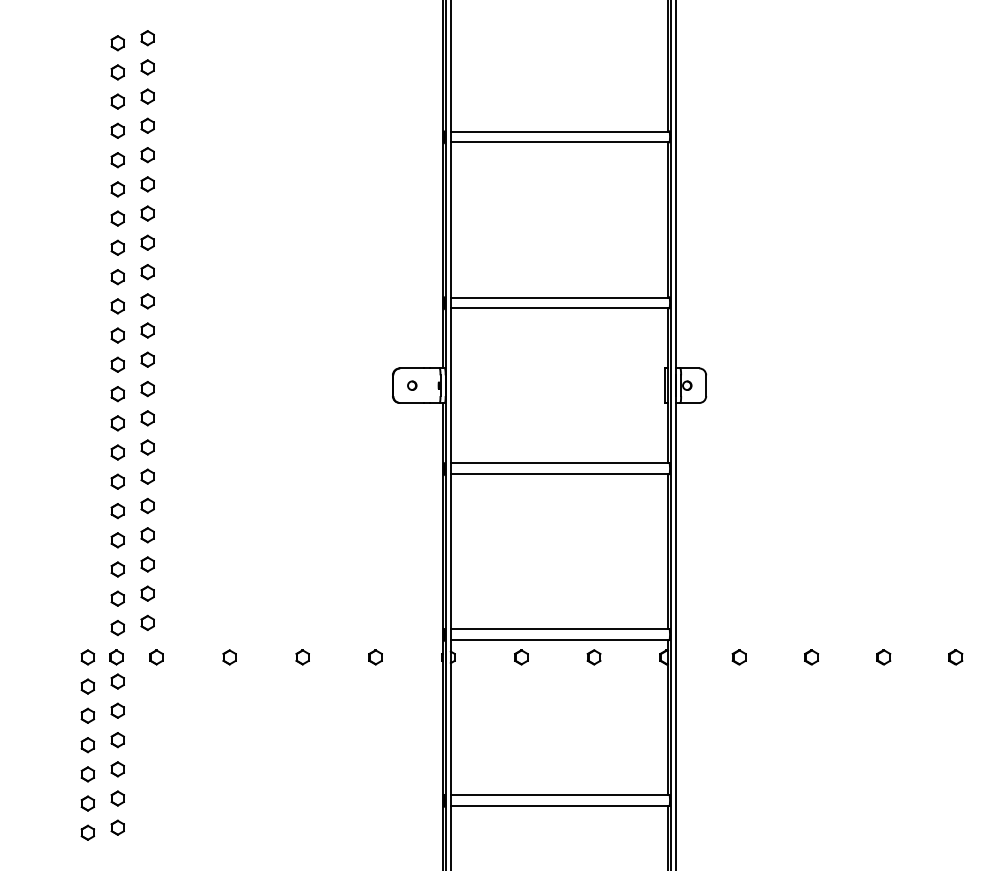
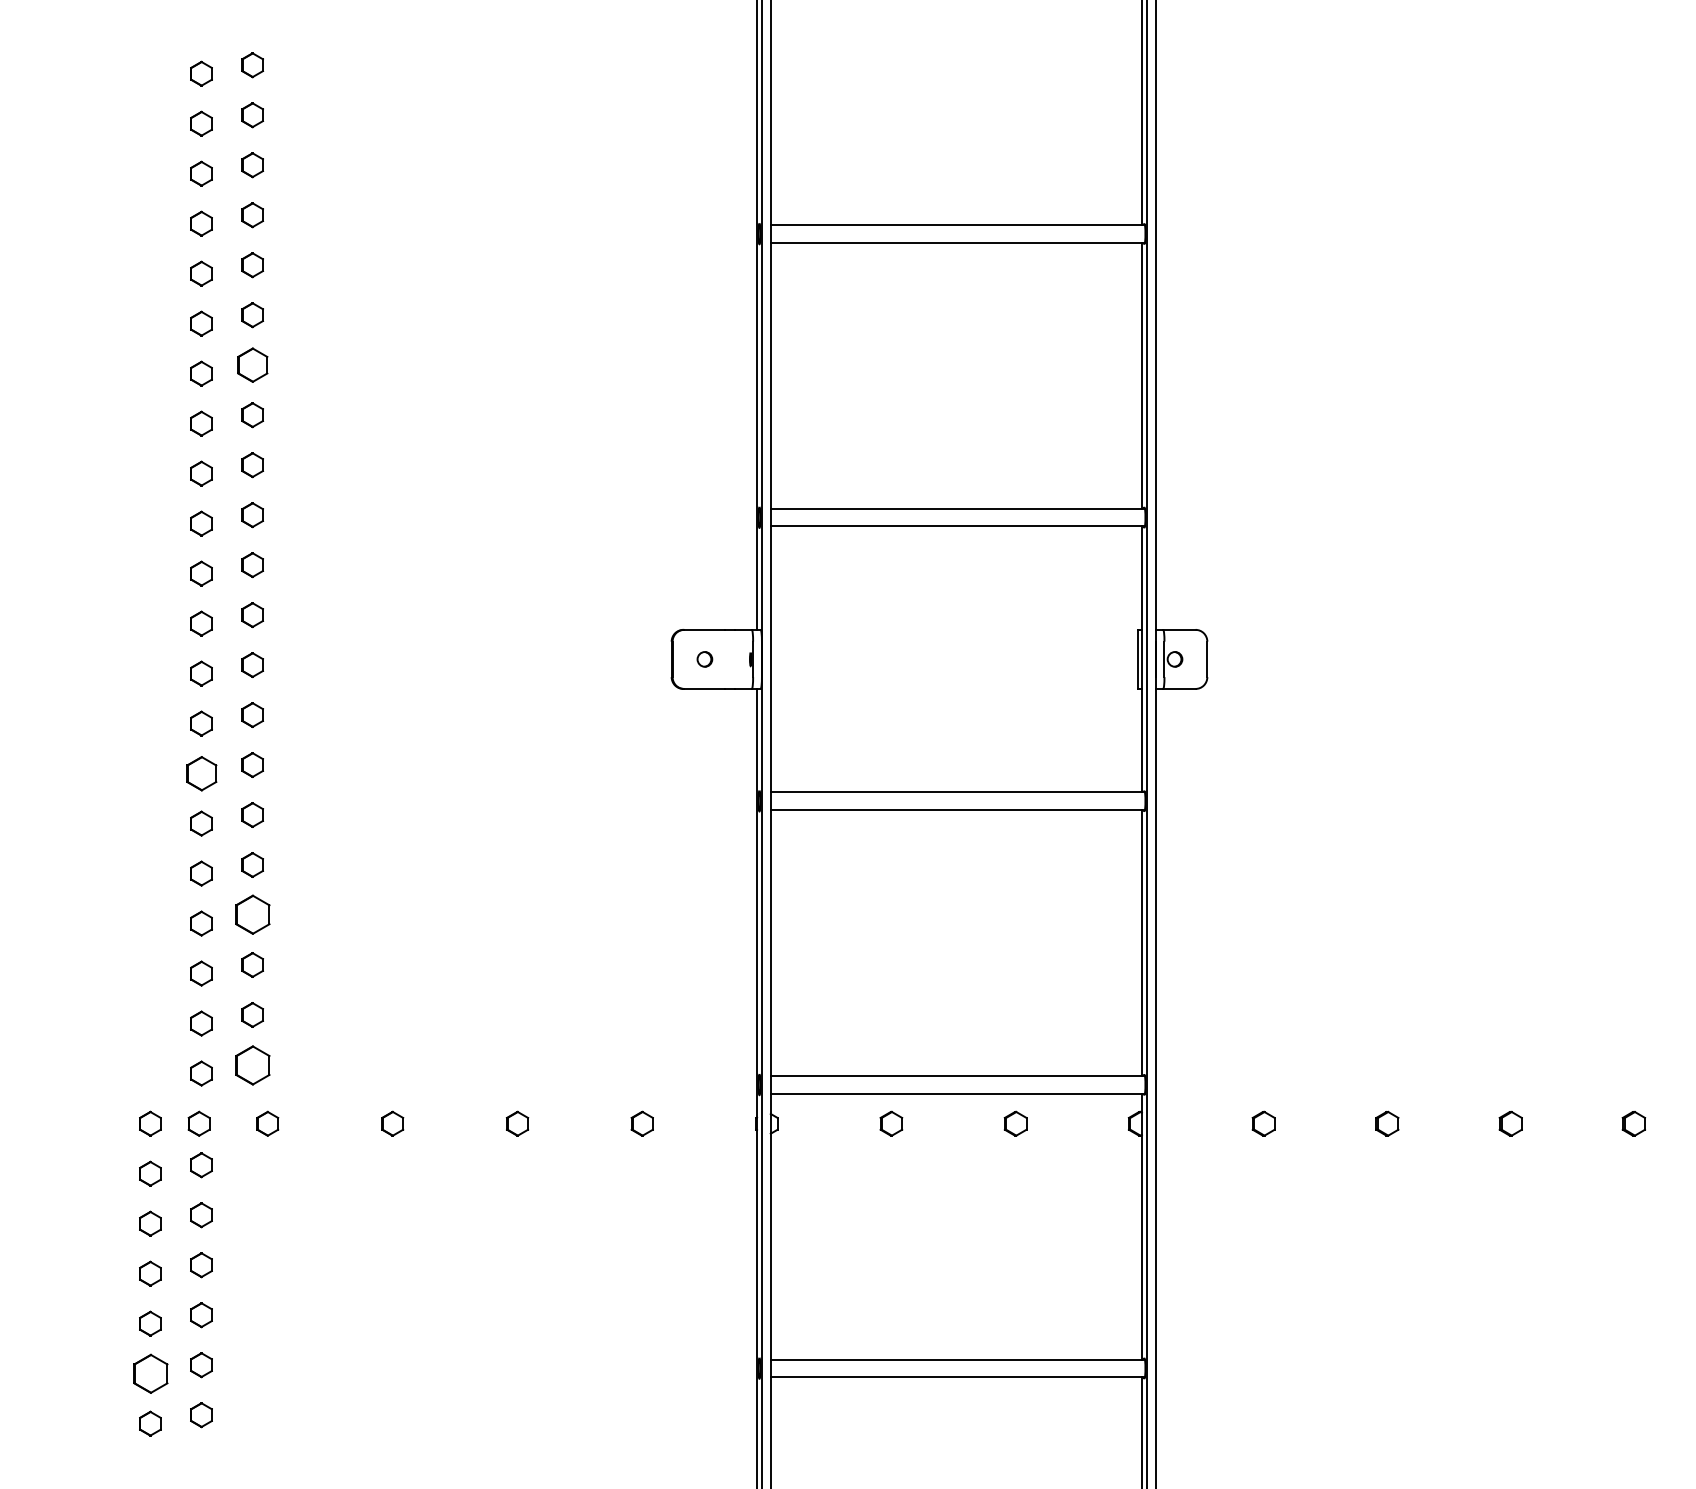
part: (147, 213) -> (252, 364), size x1.4
part: (117, 452) -> (200, 773), size x1.4
part: (147, 535) -> (252, 915), size x1.6
part: (147, 622) -> (252, 1064), size x1.6
part: (87, 803) -> (149, 1373), size x1.6

